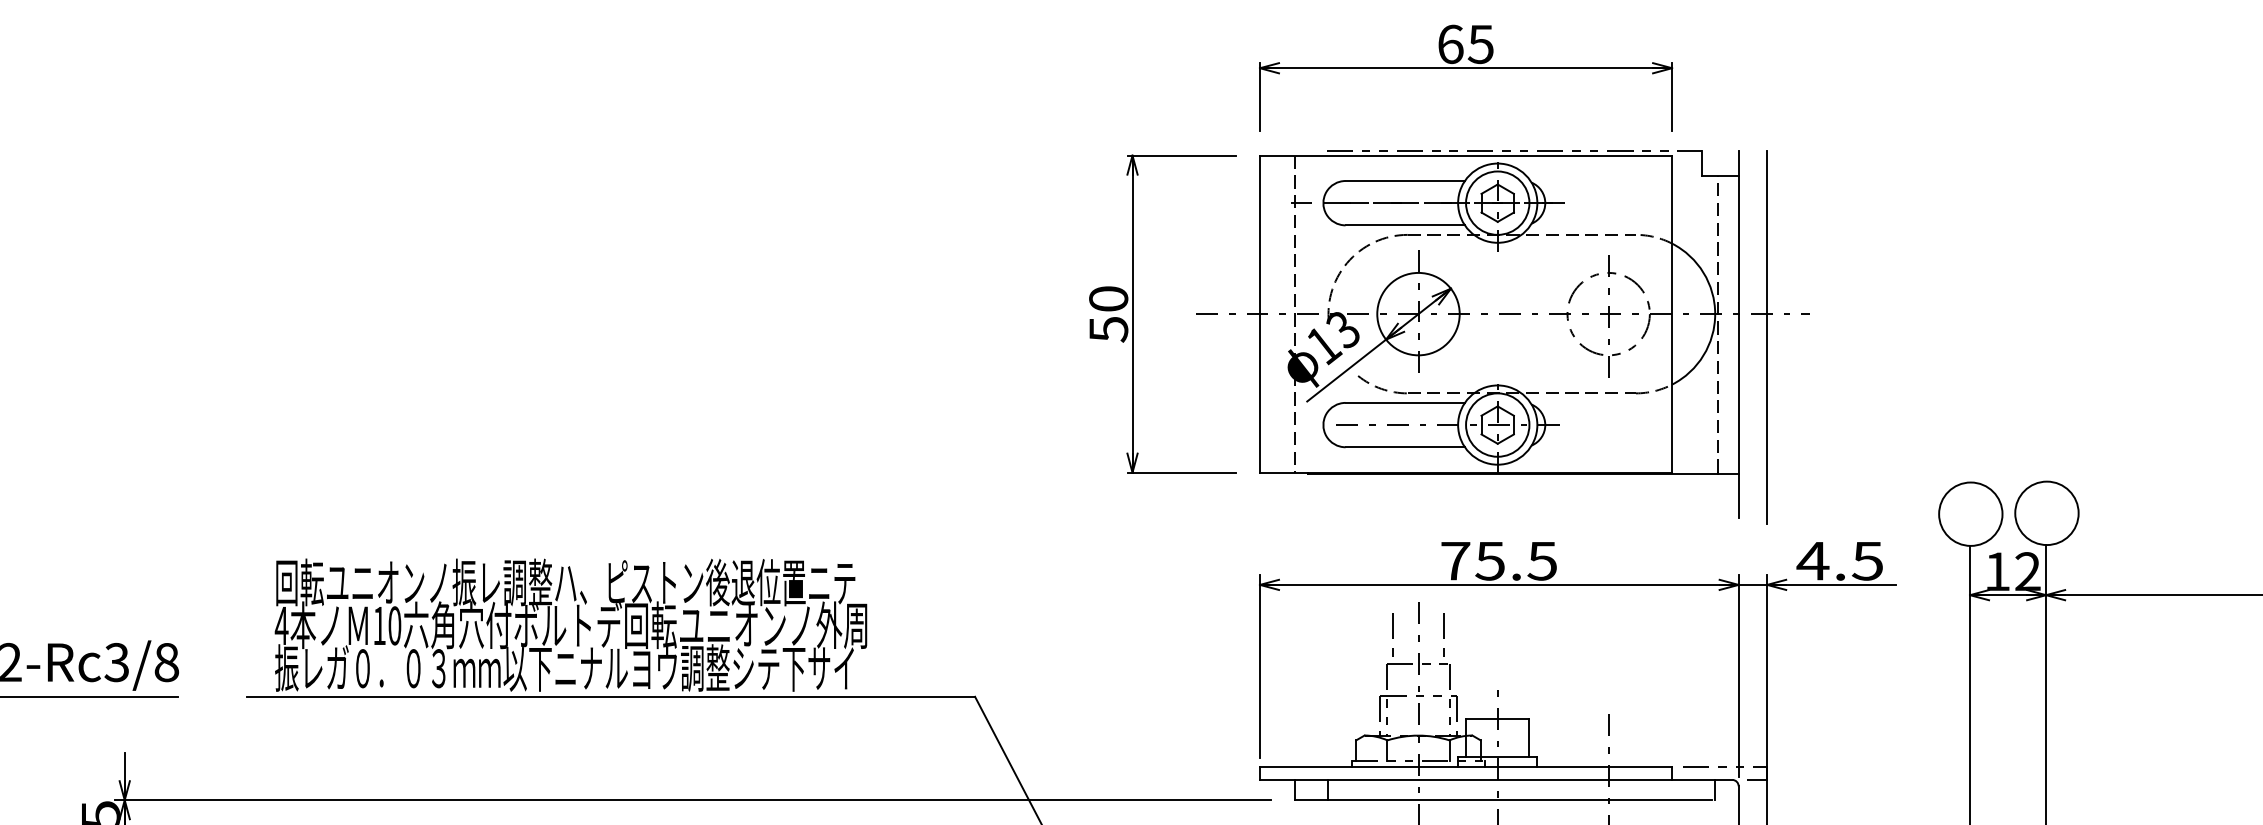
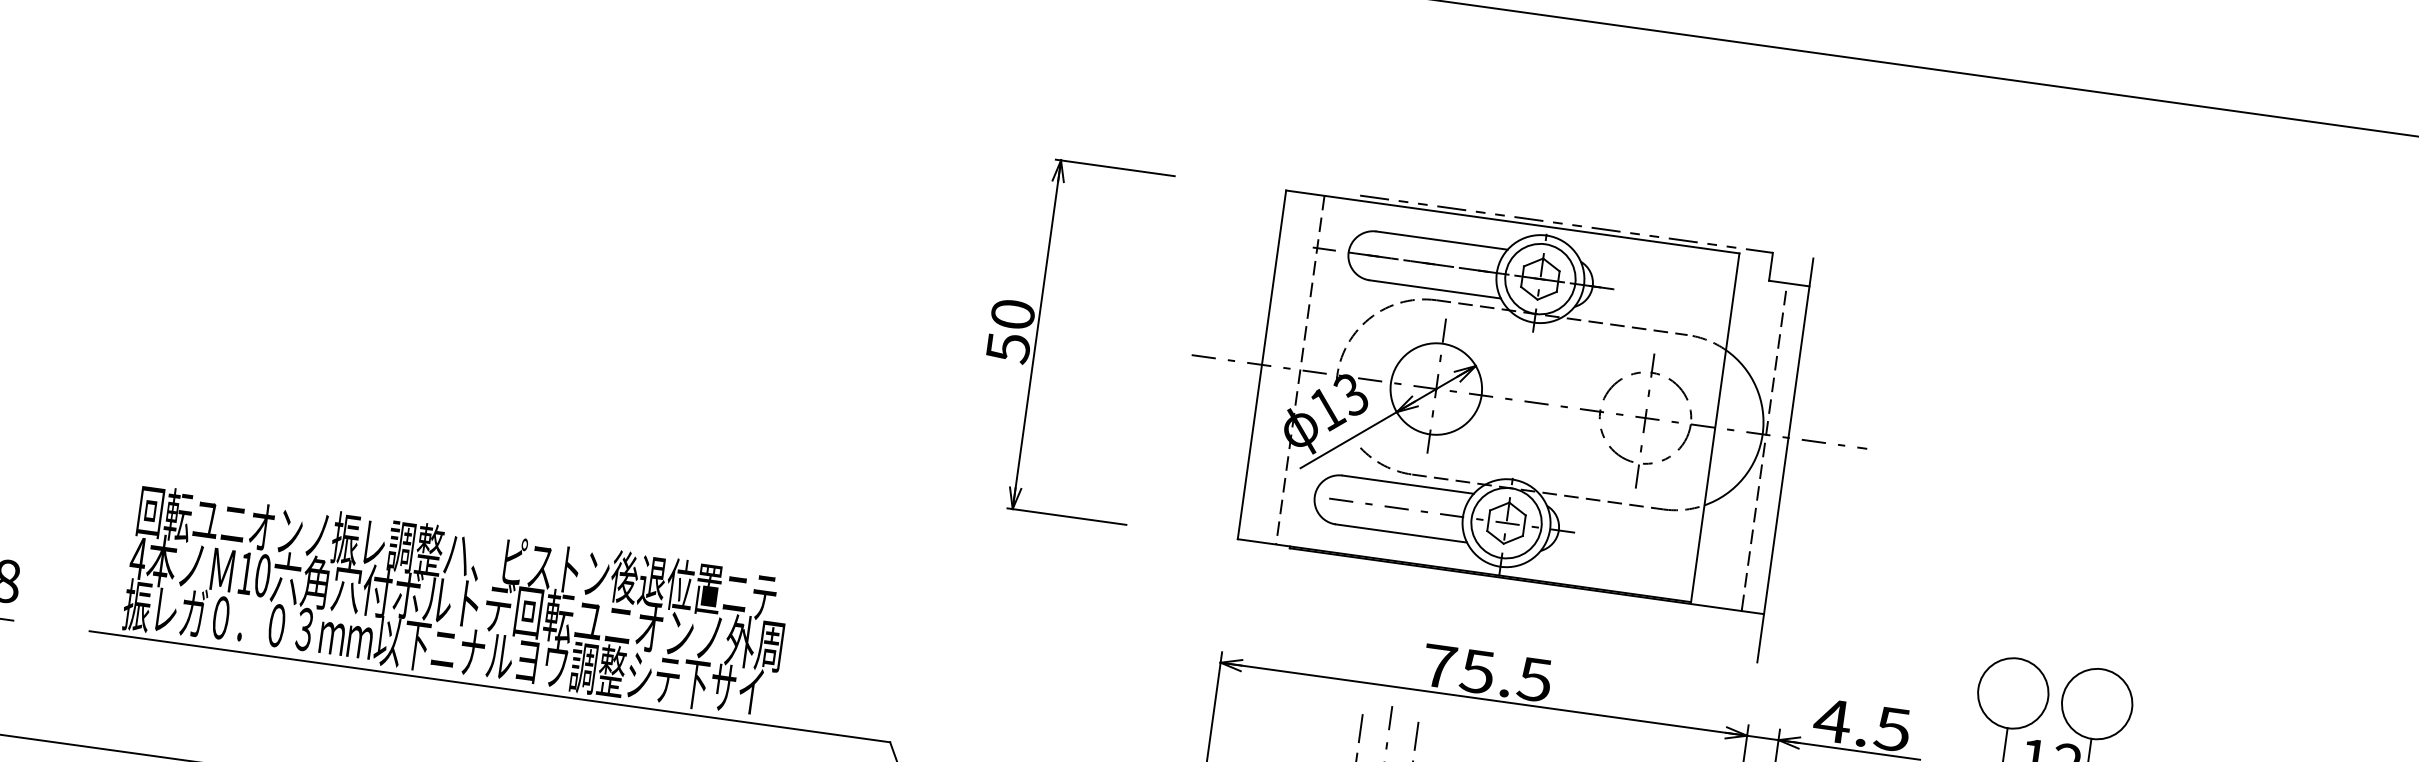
part: (1466, 68) -> (1526, 126), removed
part: (1133, 313) -> (1038, 334), moved
line: (1767, 337) -> (1816, 468), removed

